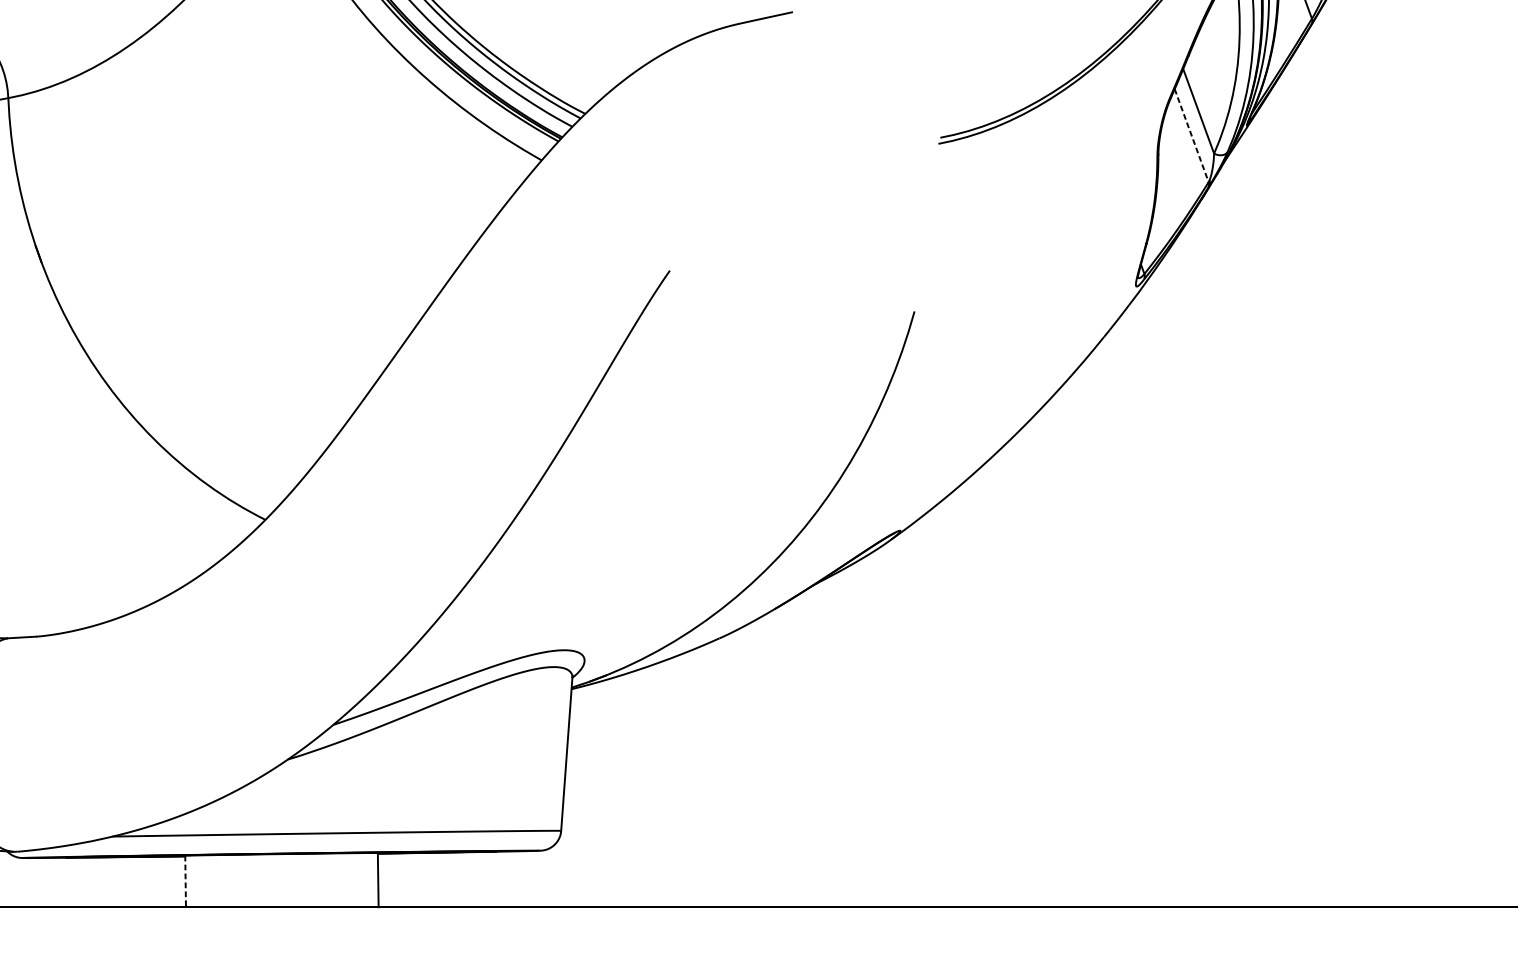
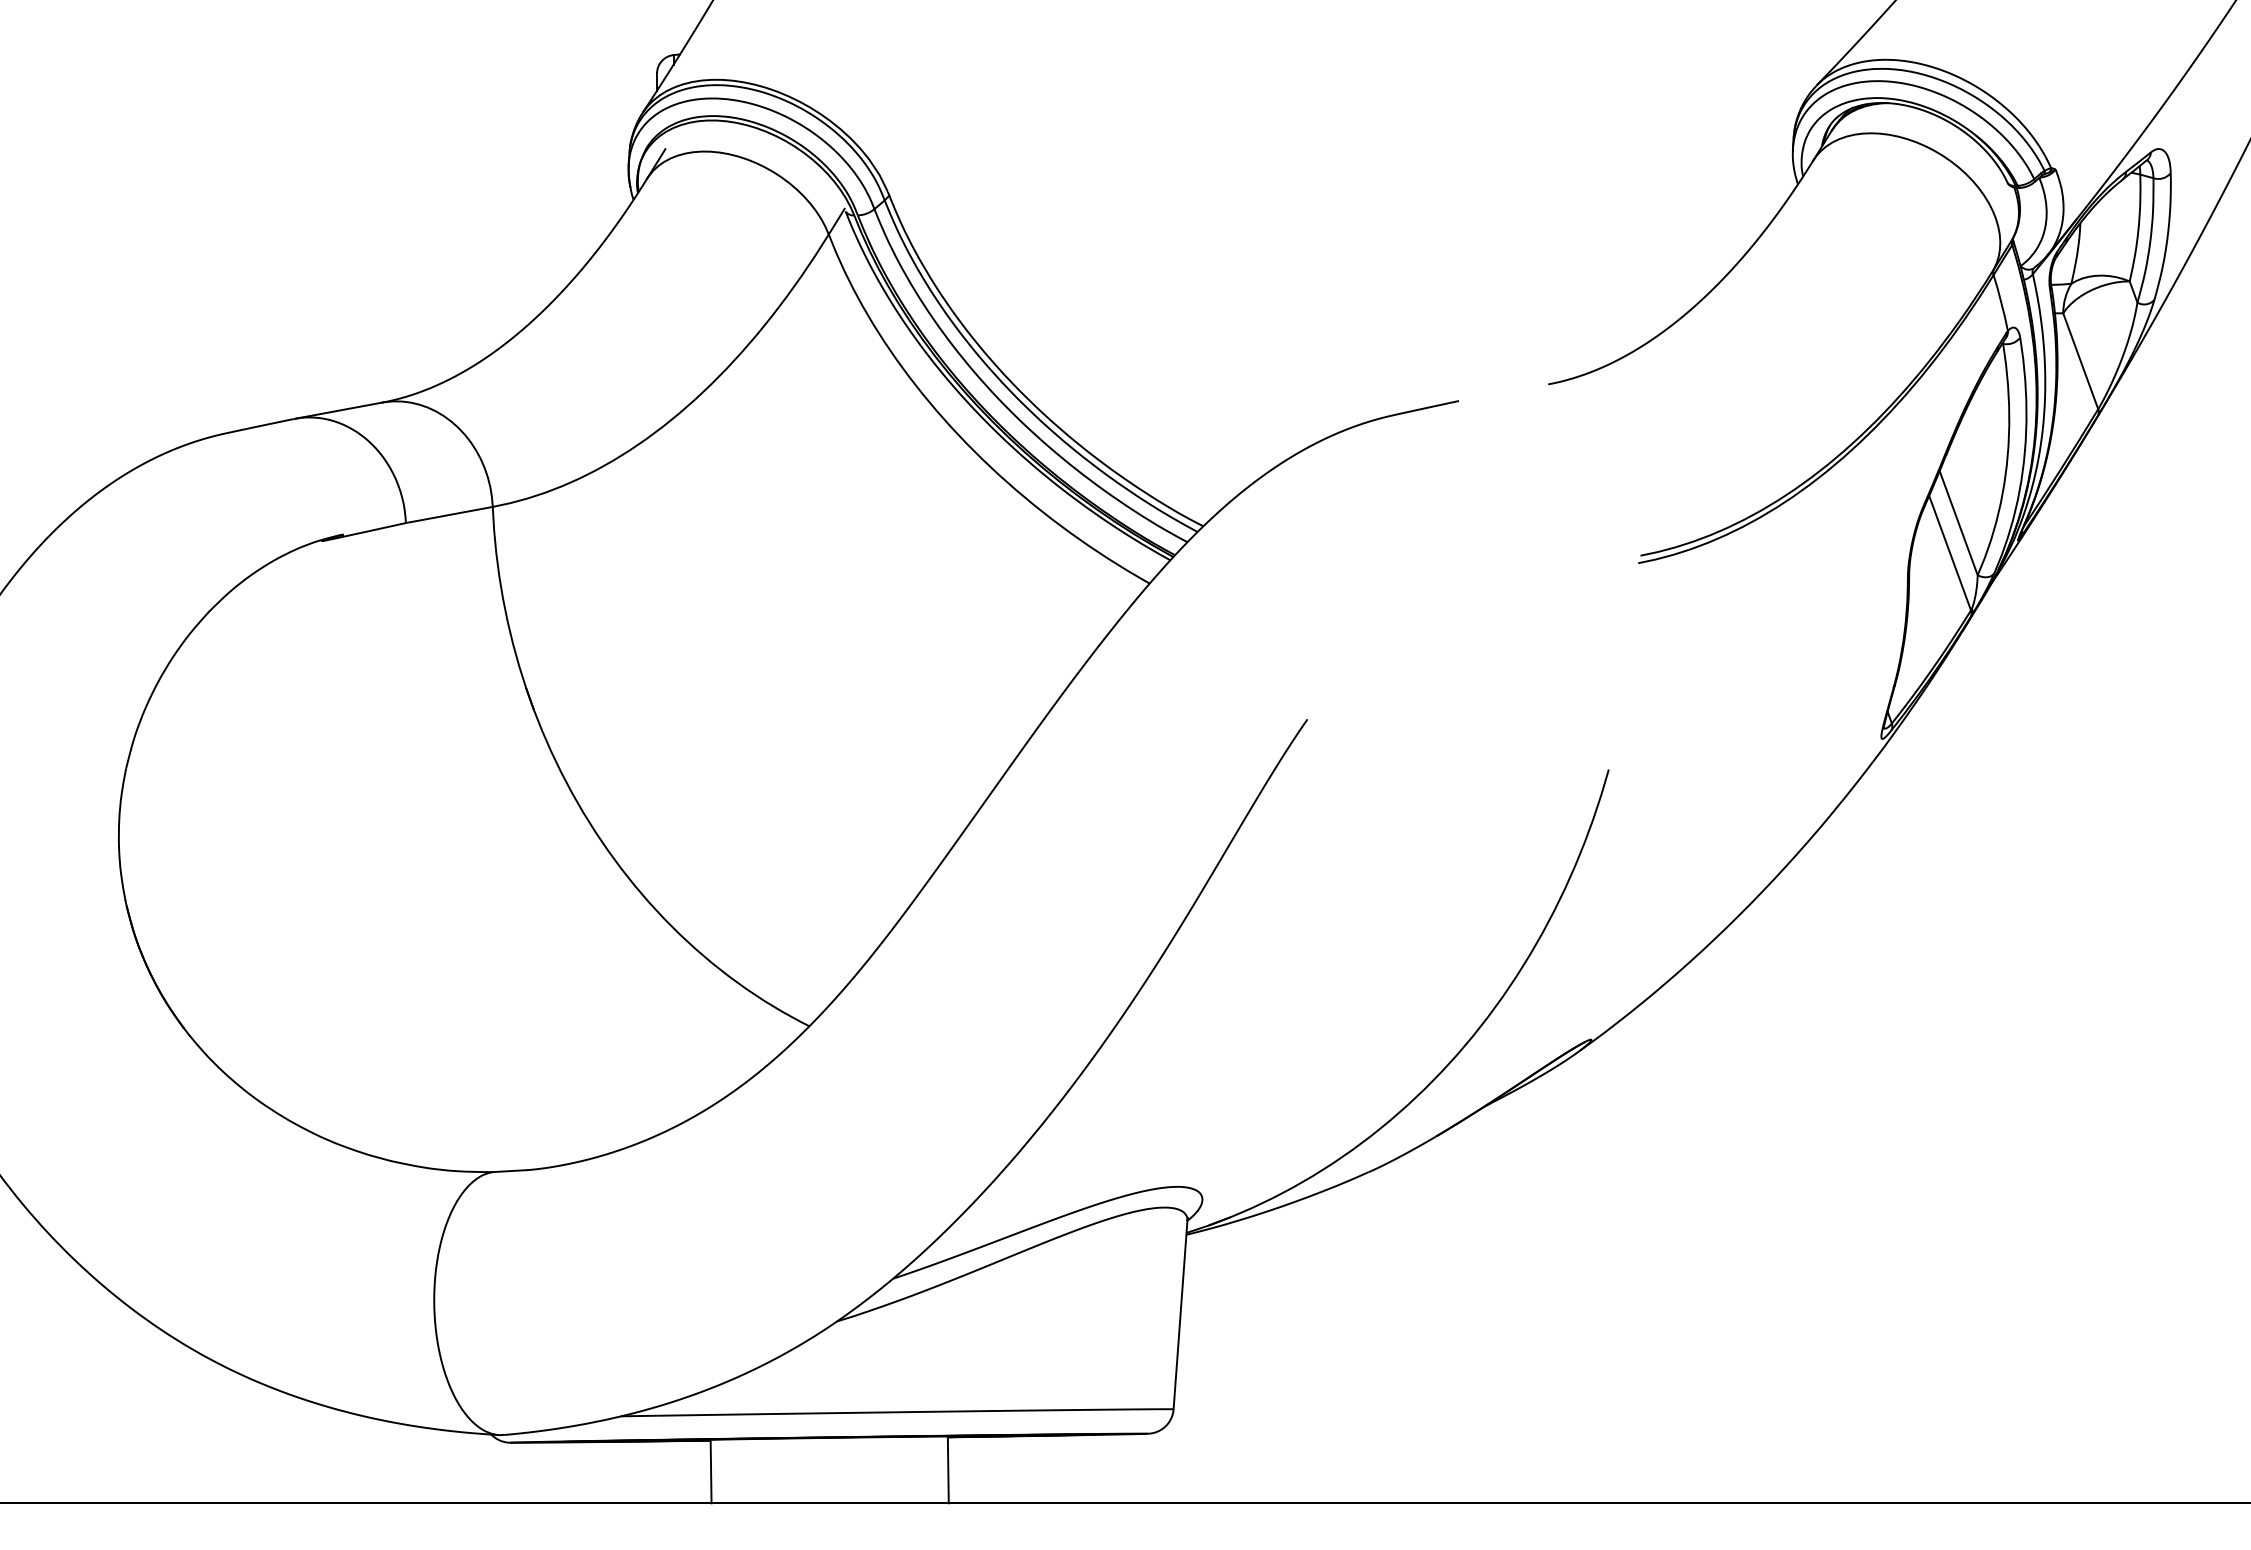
line: (1192, 135) -> (1950, 553), dashed -> solid
line: (185, 881) -> (711, 1471), dashed -> solid

